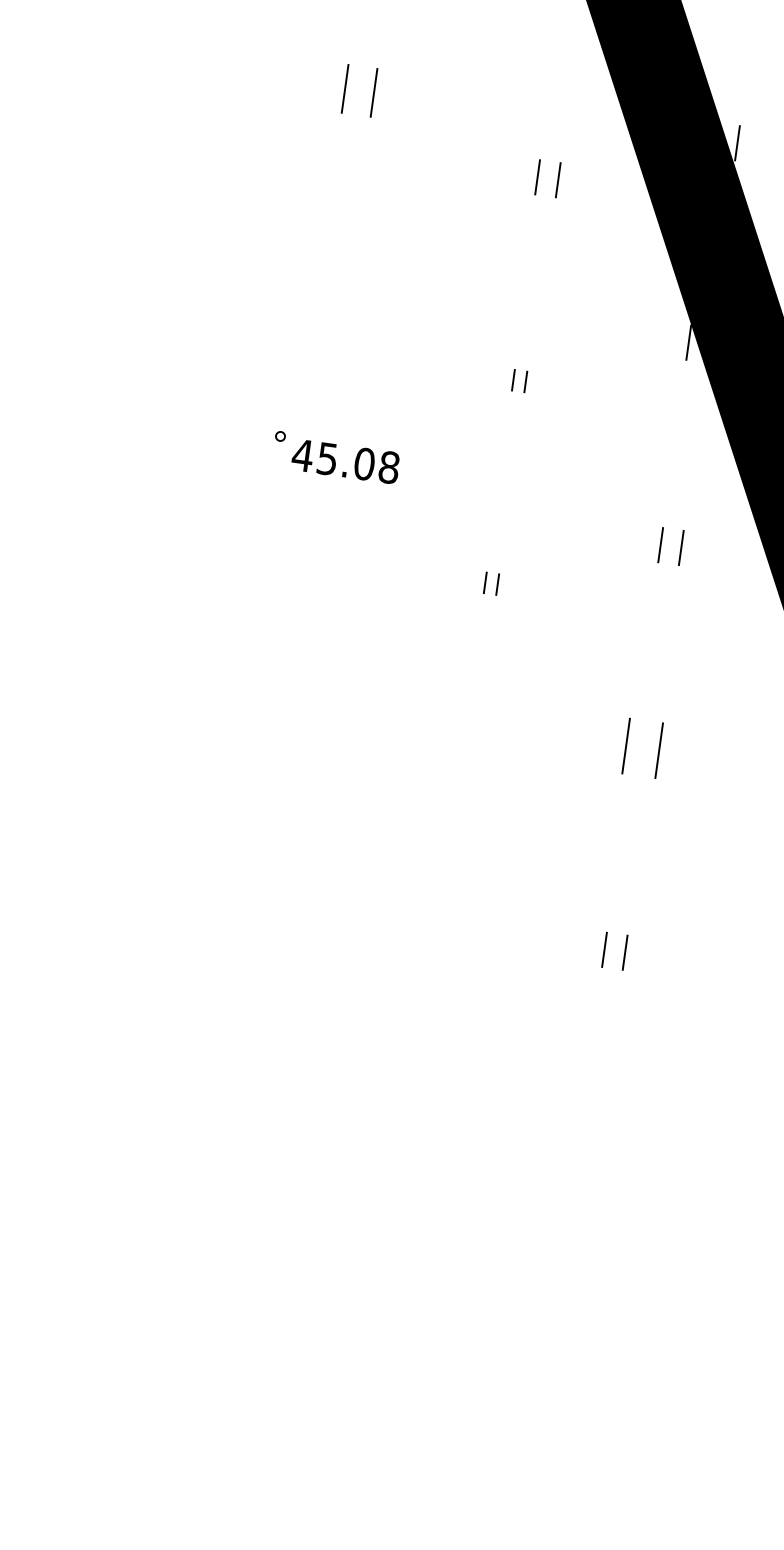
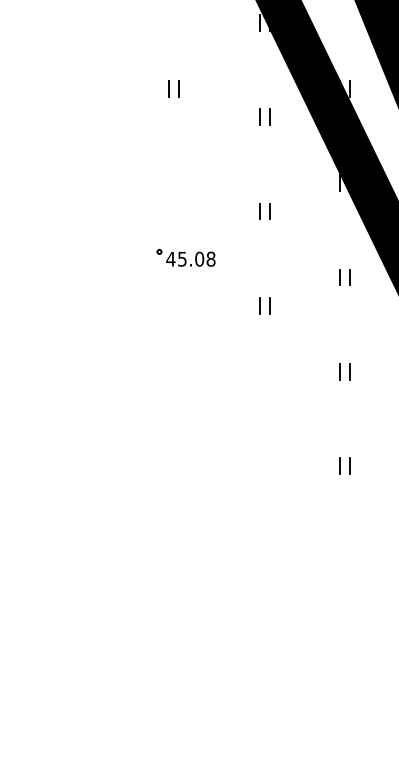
part: (359, 89) -> (173, 88), size x0.71
part: (518, 380) -> (264, 211), size x1.67
part: (490, 582) -> (264, 305), size x1.67
part: (642, 748) -> (344, 371), size x0.62

